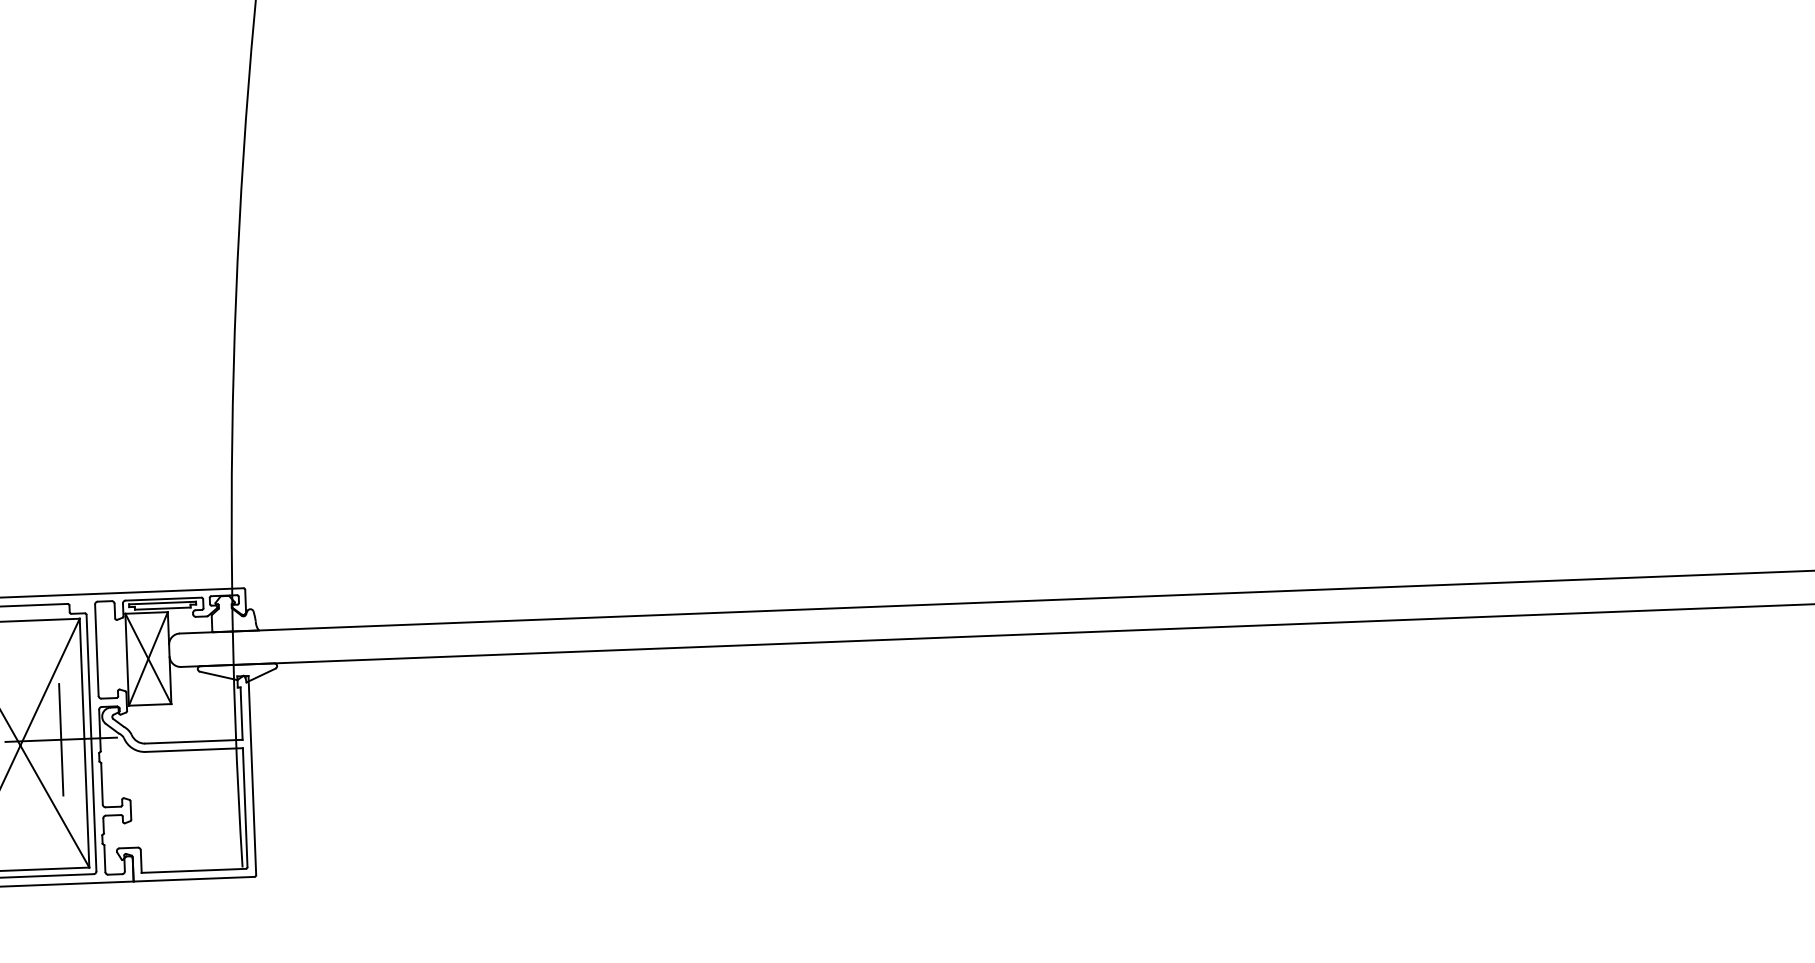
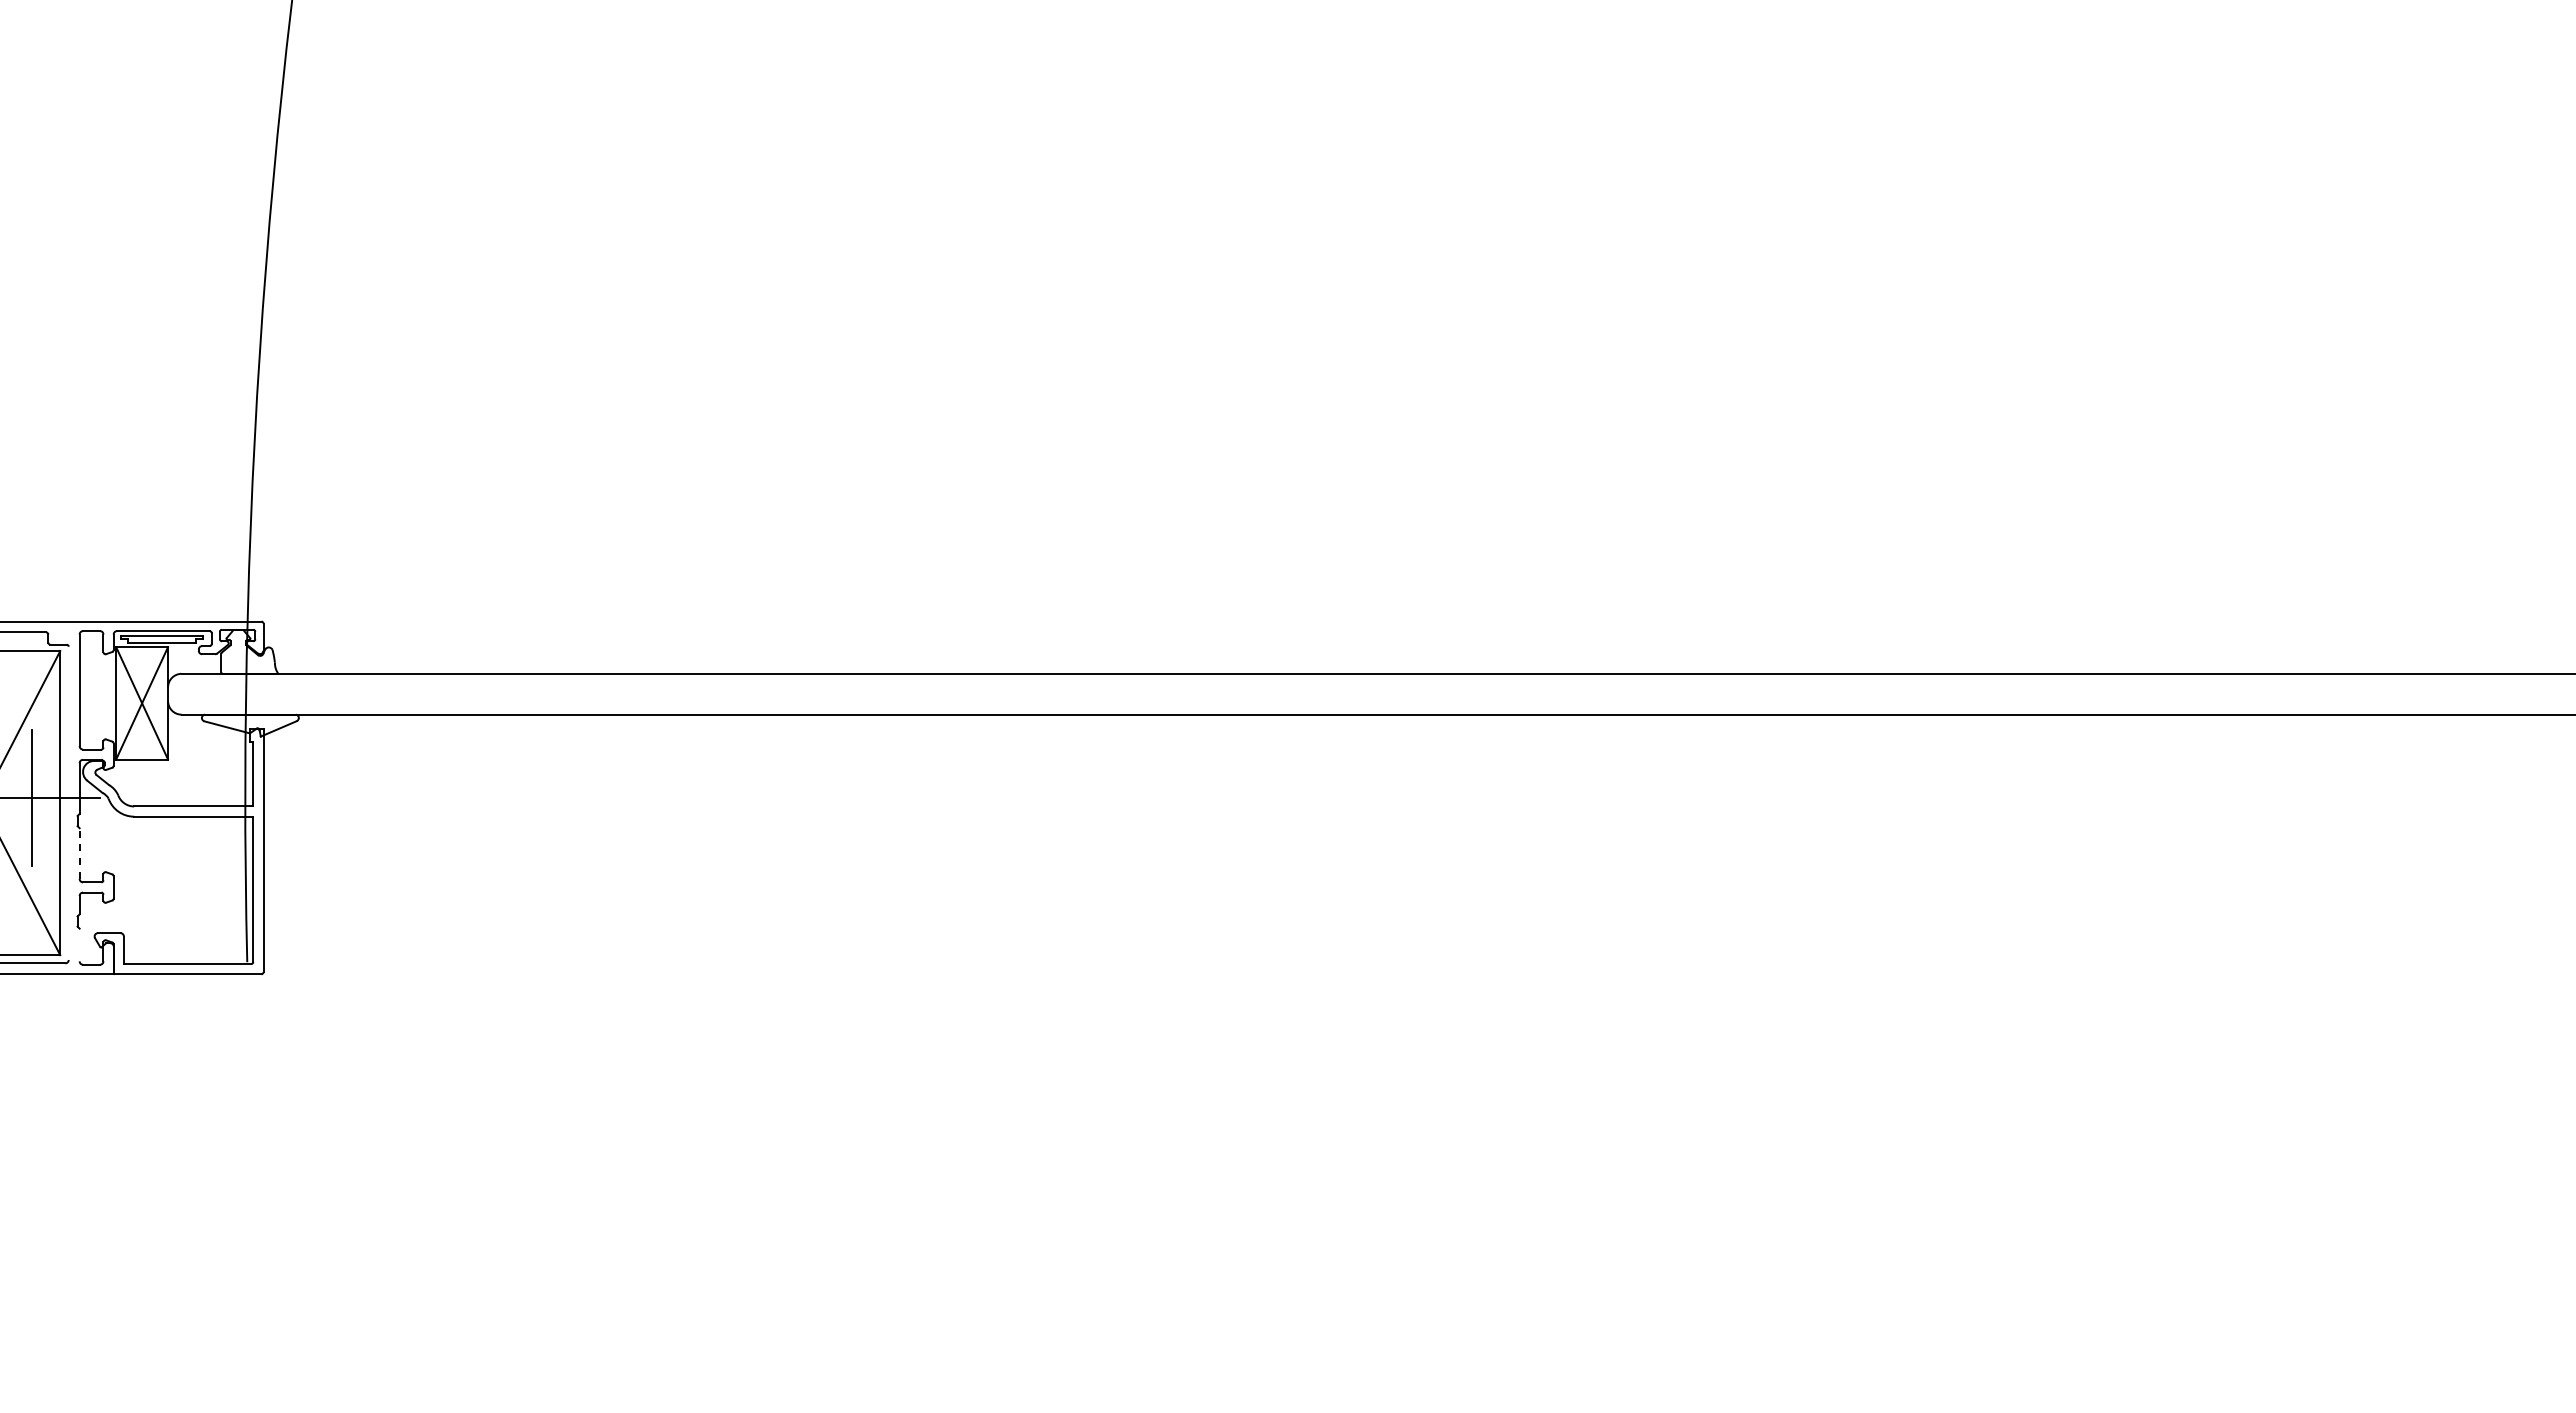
line: (91, 743) -> (68, 803), removed
line: (101, 783) -> (79, 853), solid -> dashed
line: (104, 858) -> (79, 944), removed

